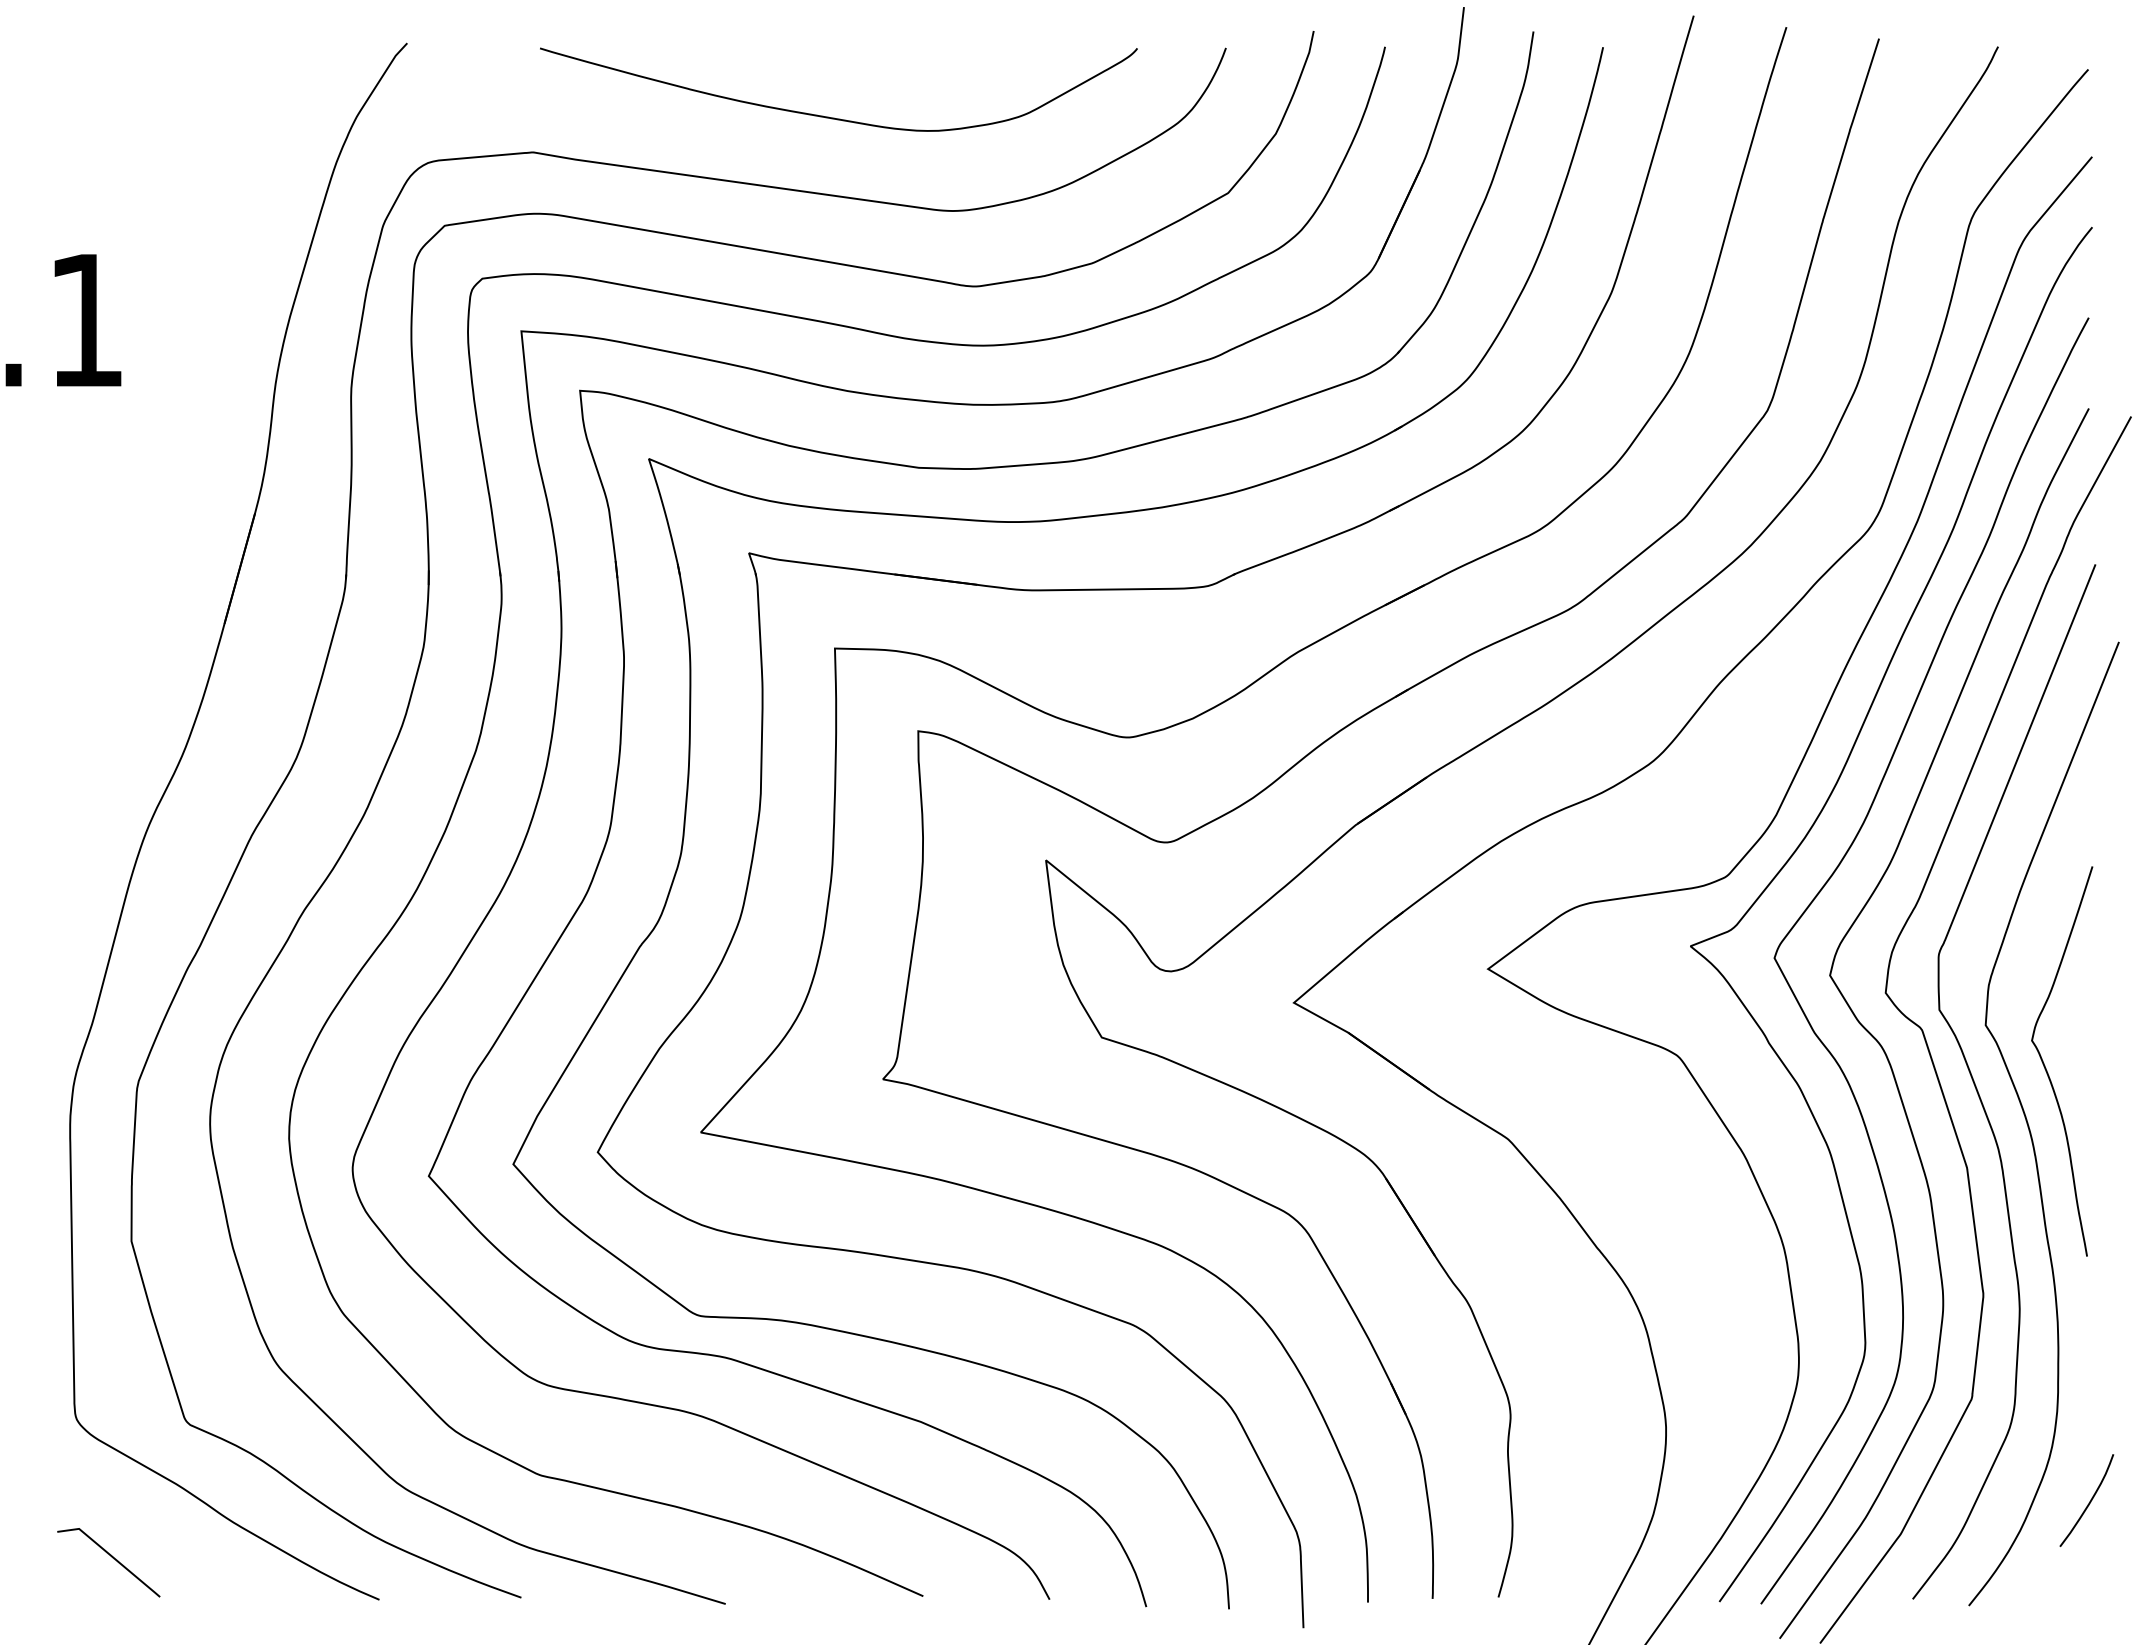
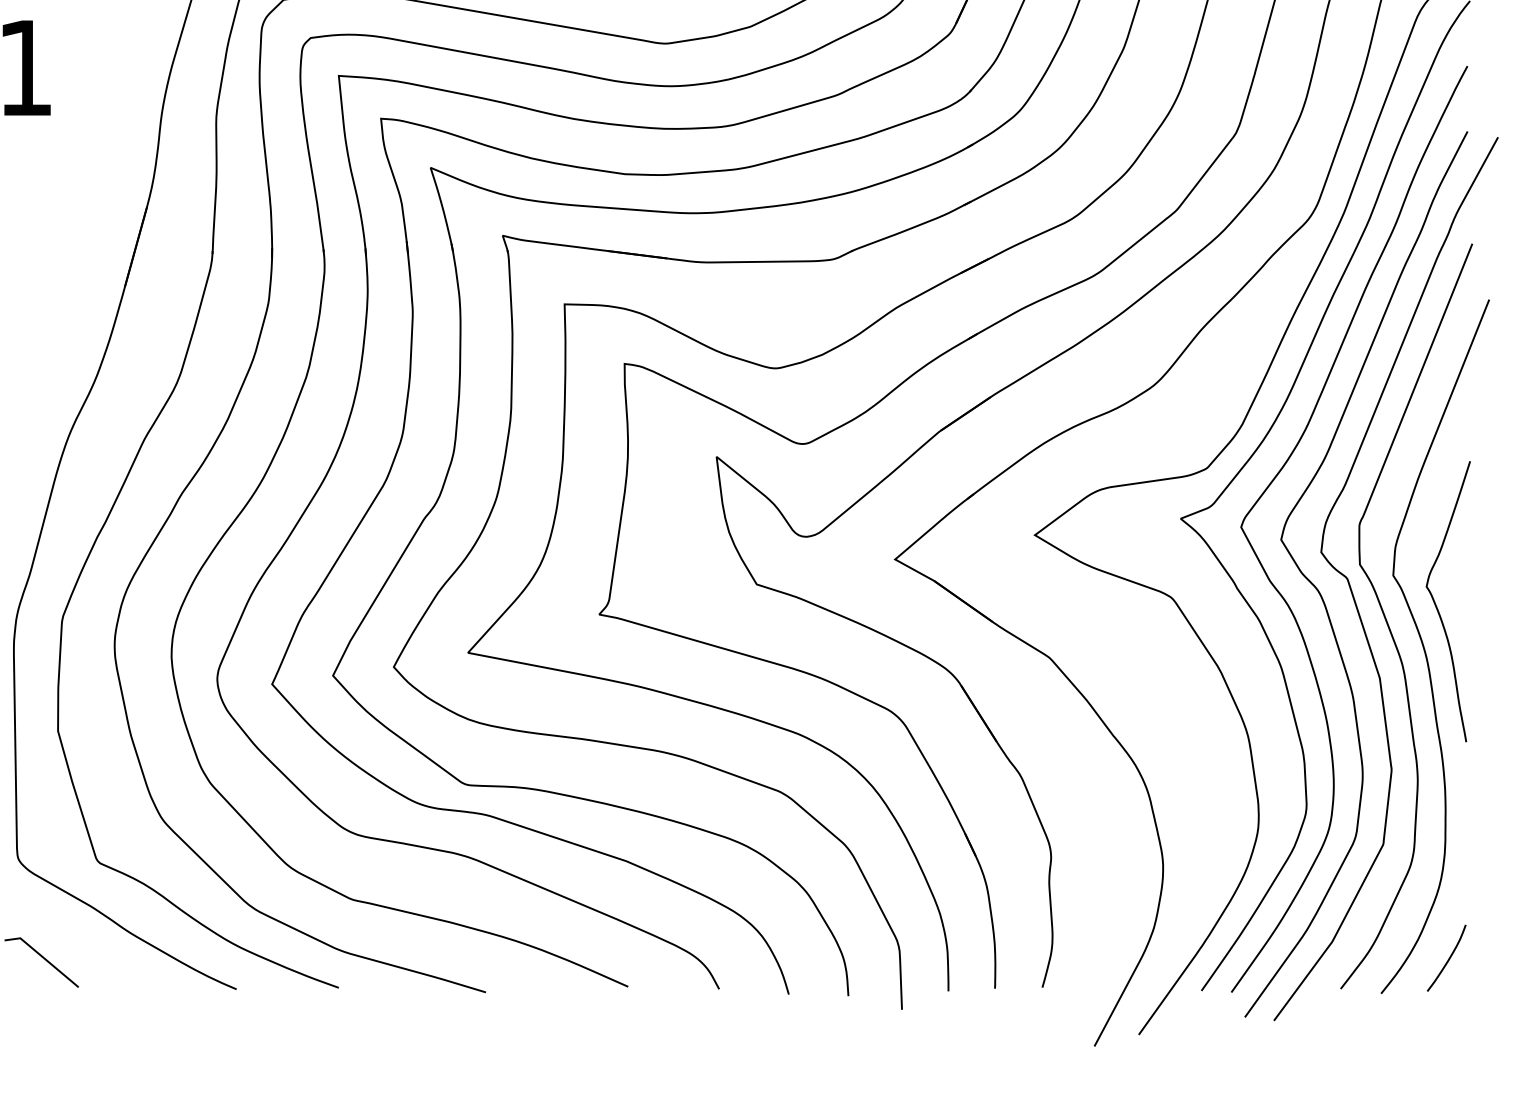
curve: (2089, 1501) -> (1448, 958), moved

